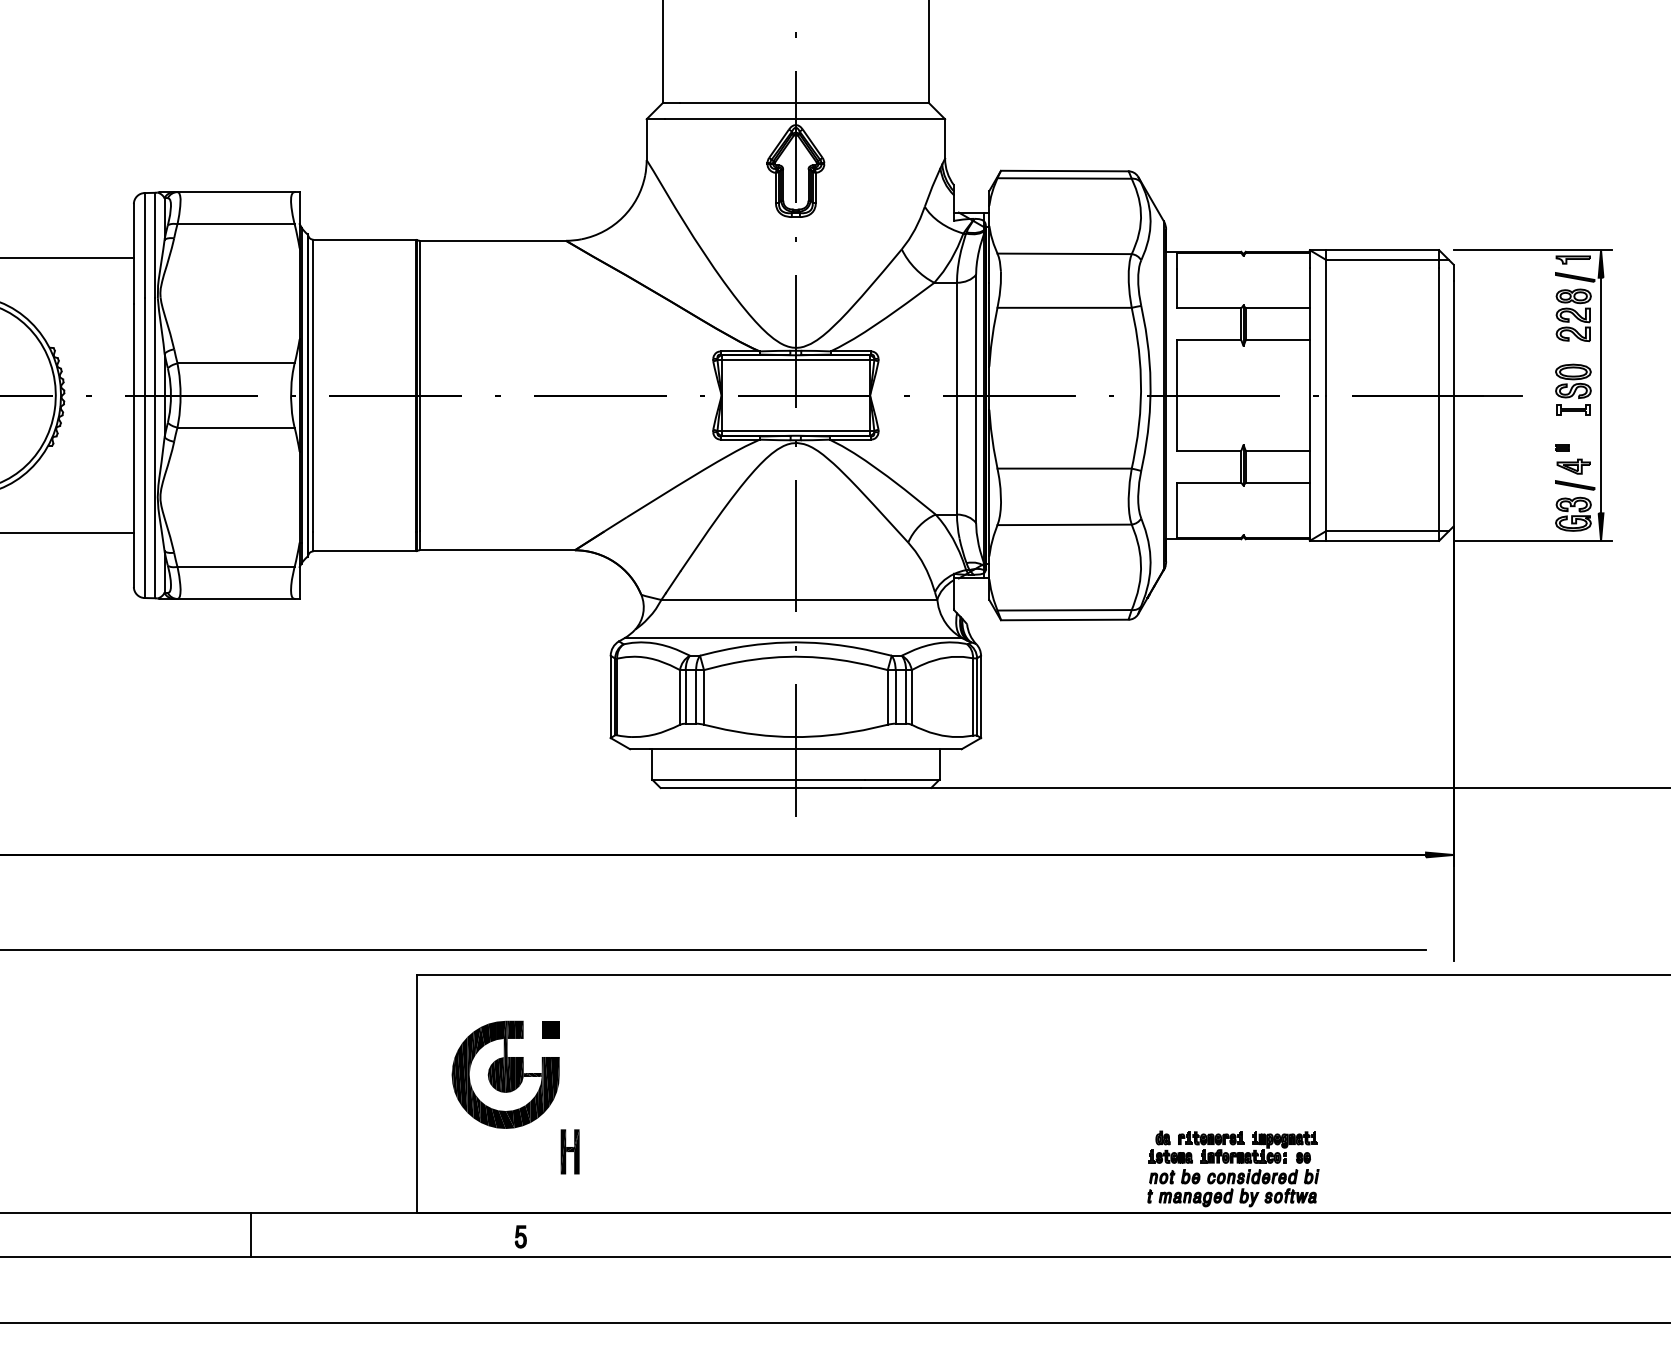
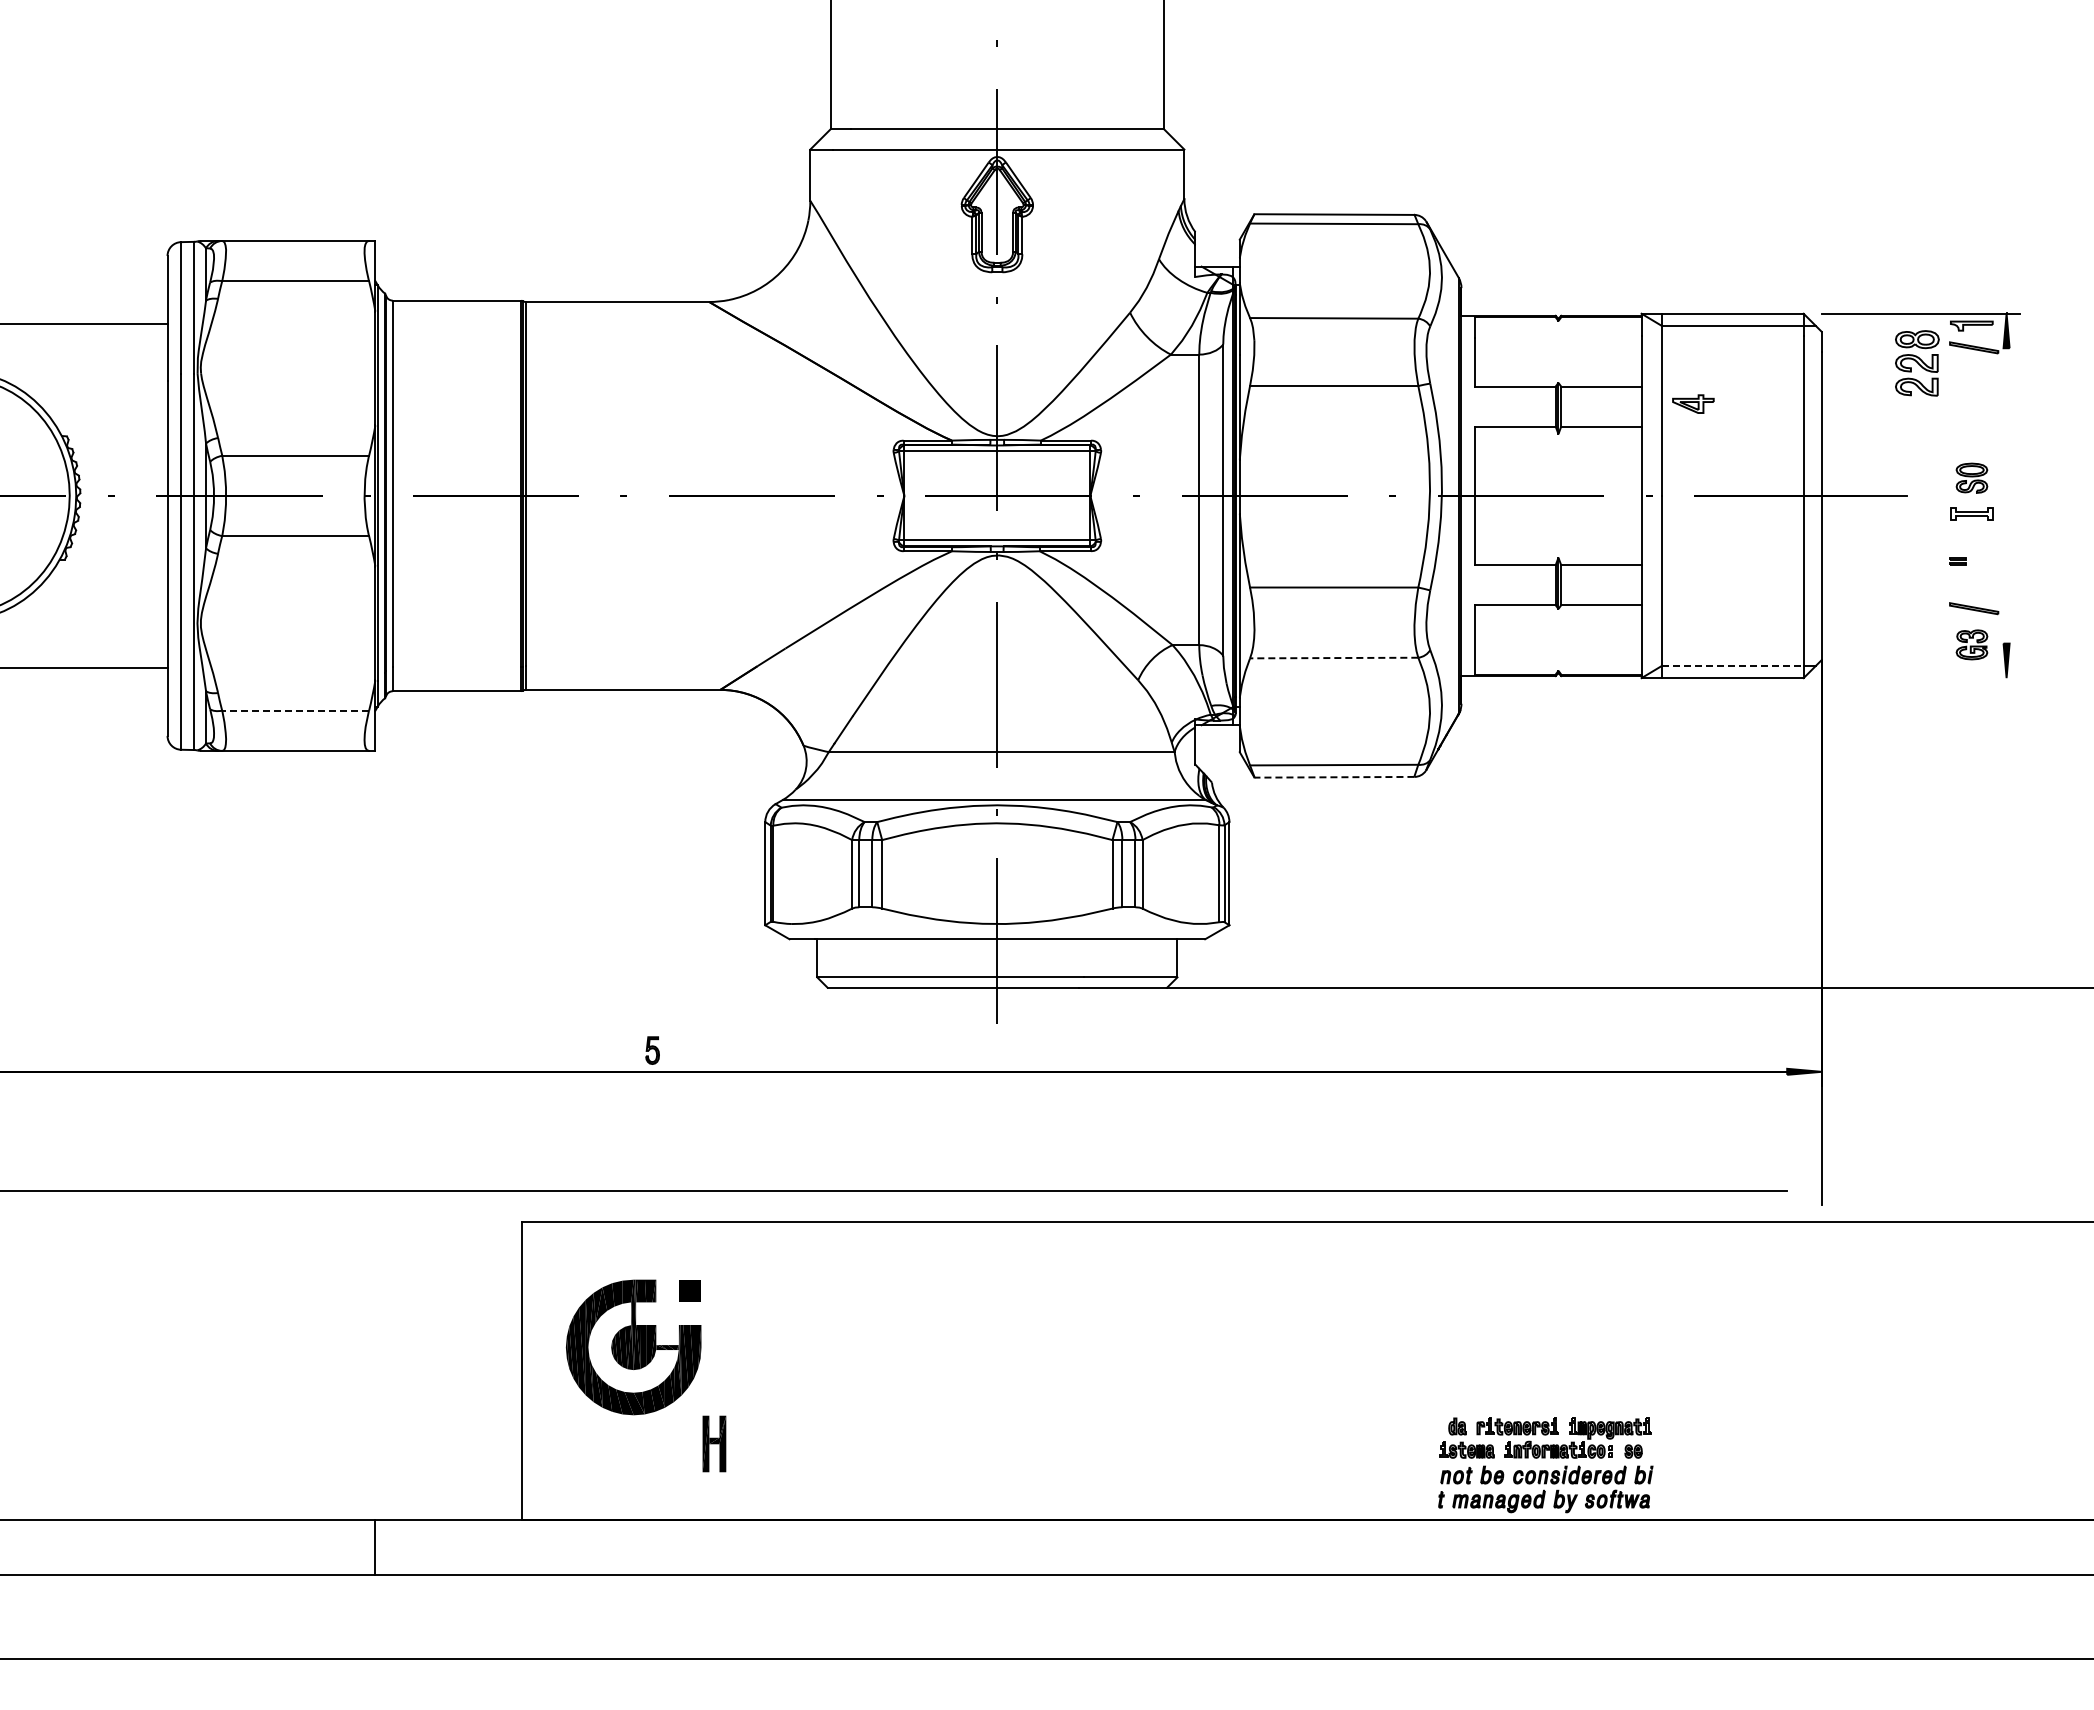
part: (1573, 315) -> (1917, 363), moved
part: (1573, 381) -> (1971, 478), size x0.7
line: (1600, 395) -> (2006, 495), removed
part: (1573, 466) -> (1693, 403), moved
part: (1573, 514) -> (1971, 644), size x0.7
line: (1064, 525) -> (1333, 658), solid -> dashed
line: (1383, 530) -> (1733, 665), solid -> dashed
line: (1532, 541) -> (1920, 678), removed
line: (235, 566) -> (295, 710), solid -> dashed
line: (1064, 620) -> (1334, 777), solid -> dashed
line: (251, 1234) -> (374, 1547), moved
part: (520, 1236) -> (652, 1050), moved

